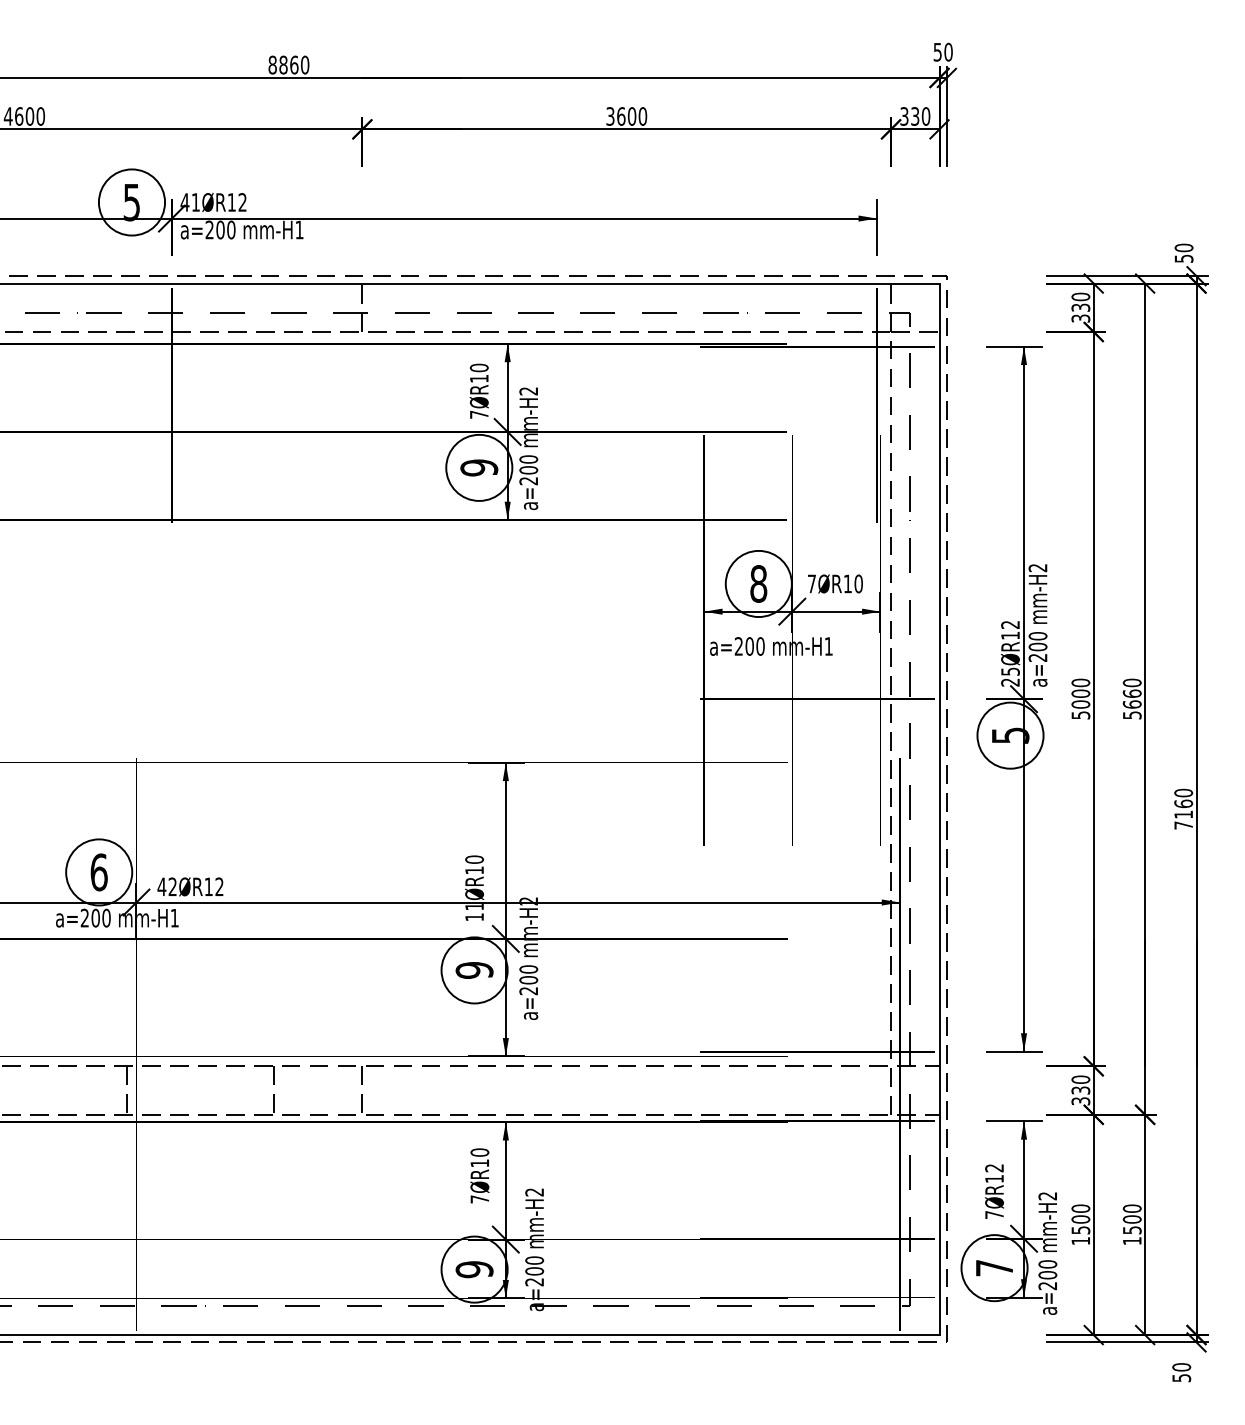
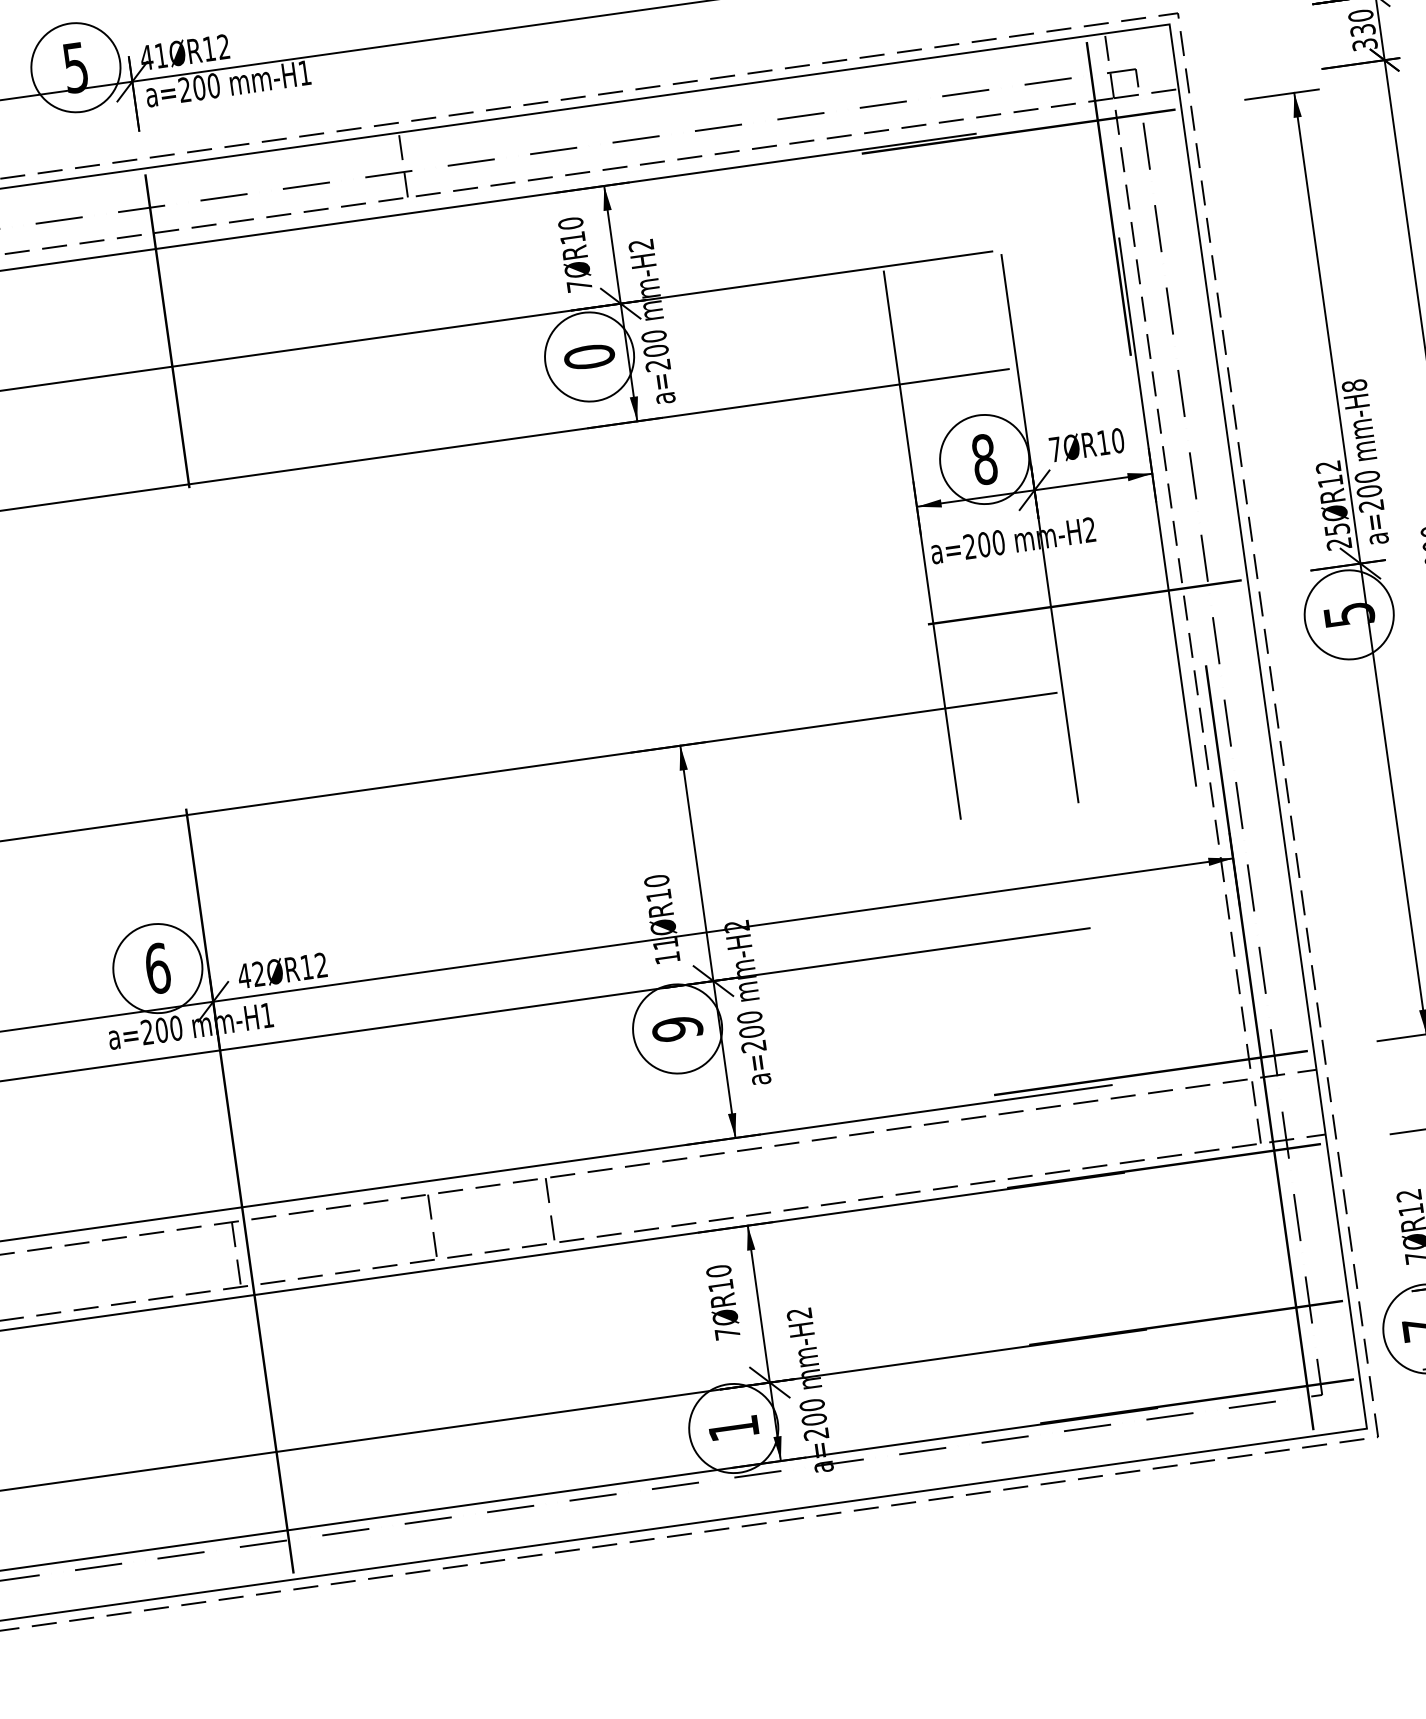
text: (479, 467) -> (589, 356), 9 -> 0
text: (1037, 567) -> (1353, 385), mm-H2 -> mm-H8
text: (828, 646) -> (1089, 529), mm-H1 -> mm-H2
text: (474, 1269) -> (733, 1428), 9 -> 1

